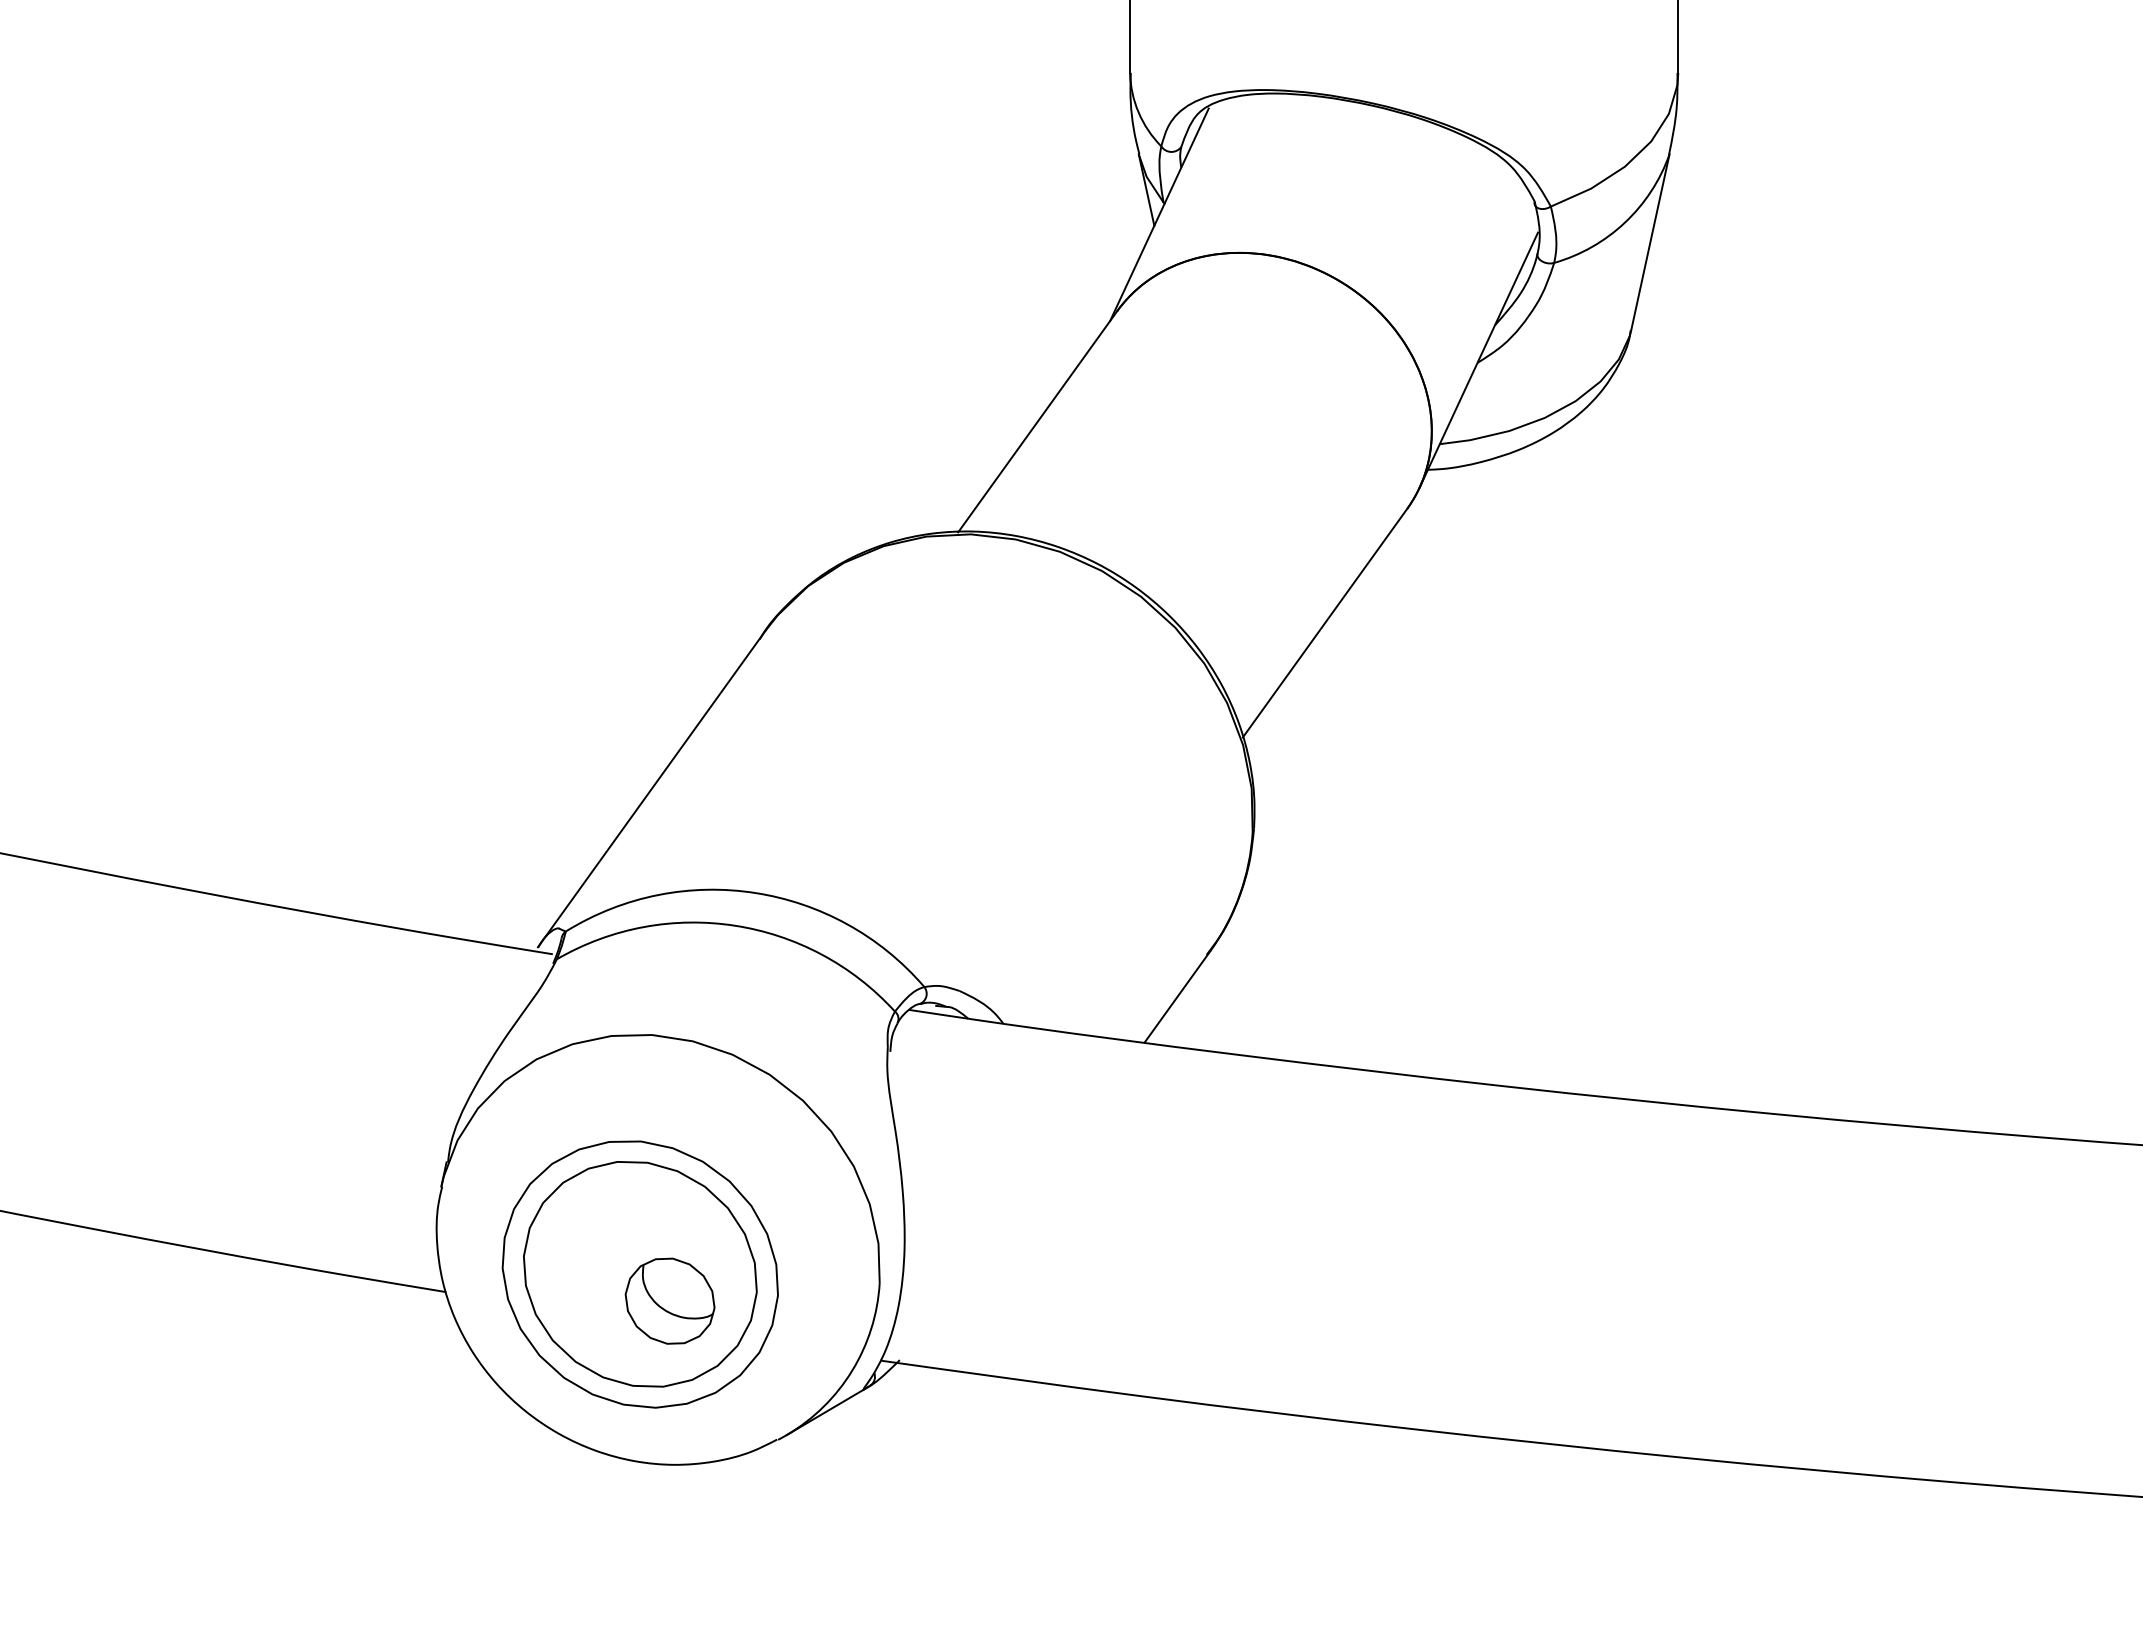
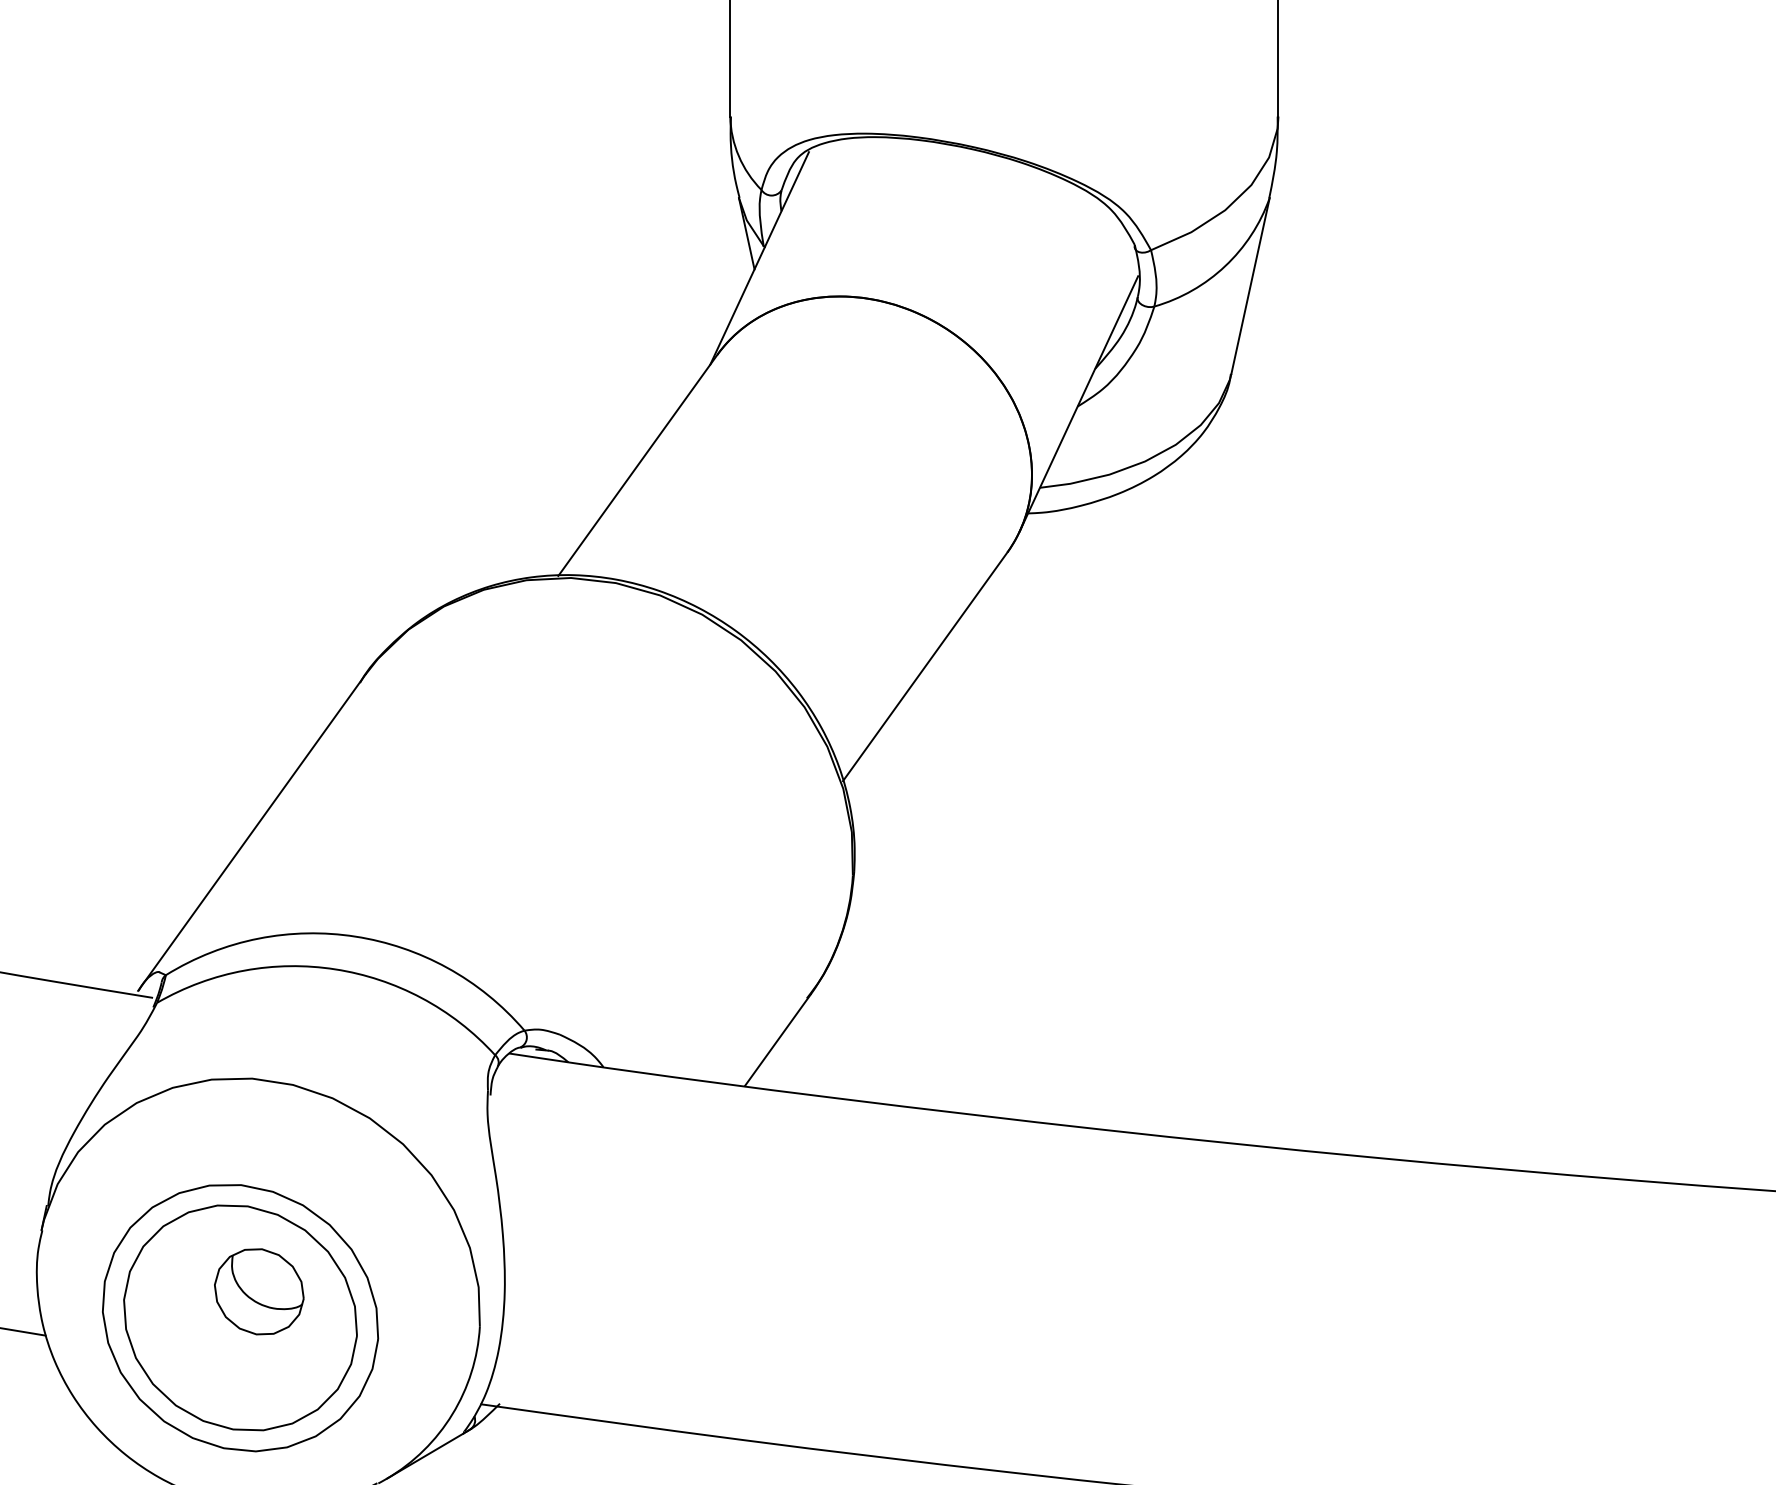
part: (669, 1300) -> (258, 1291), moved

